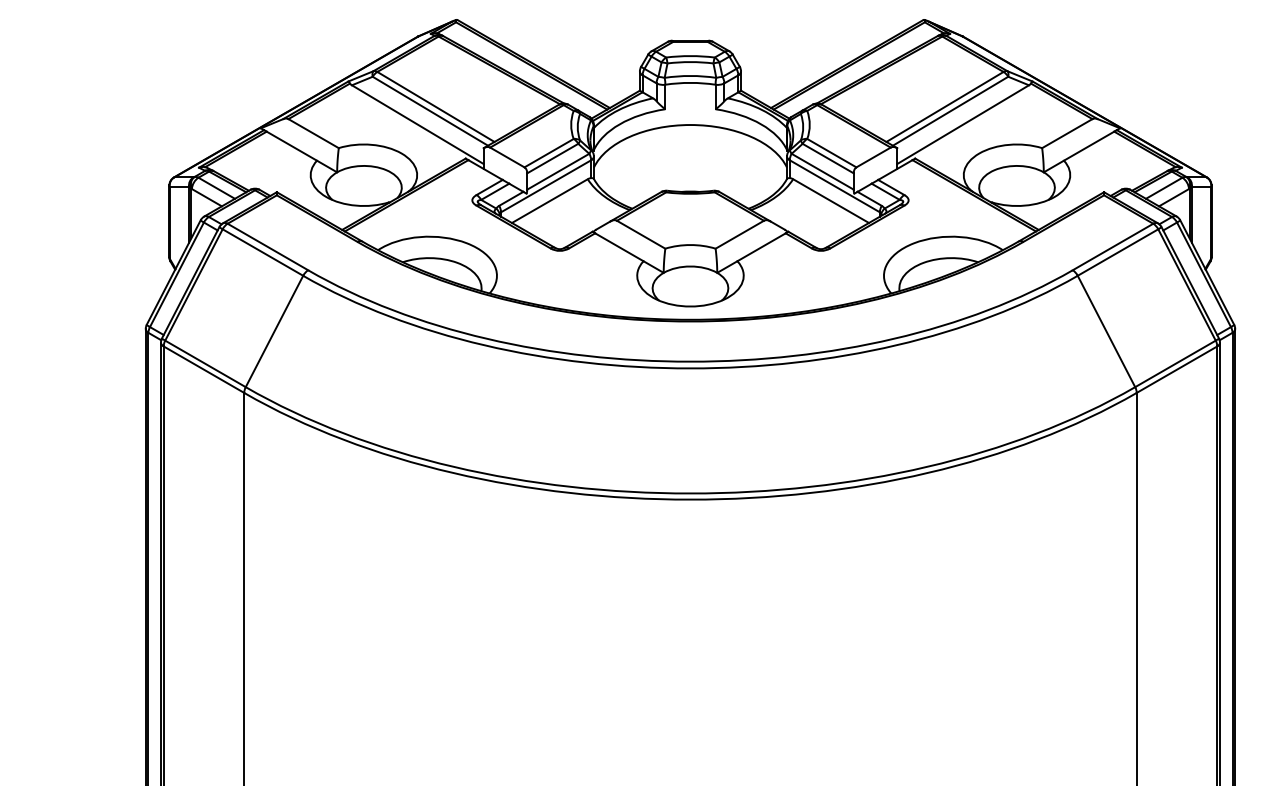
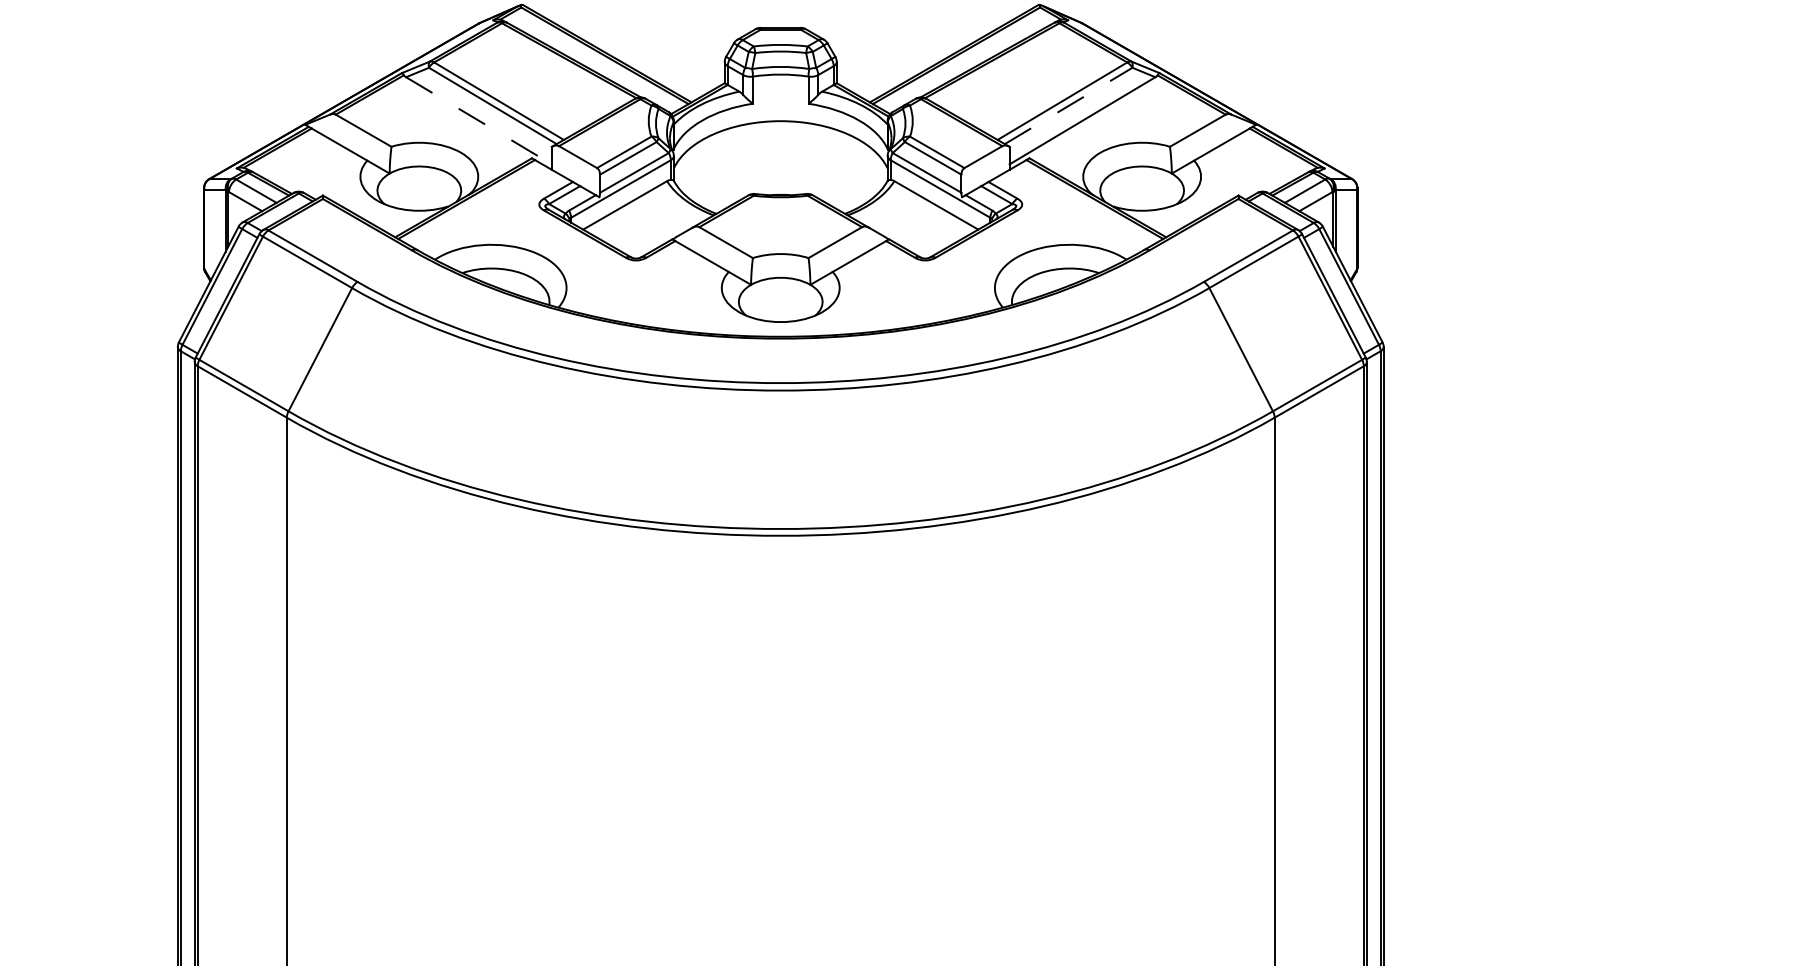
line: (951, 110) -> (1069, 105), solid -> dashed
line: (417, 124) -> (478, 120), solid -> dashed

